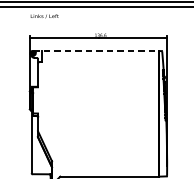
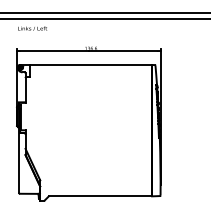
line: (96, 50) -> (86, 64), dashed -> solid

